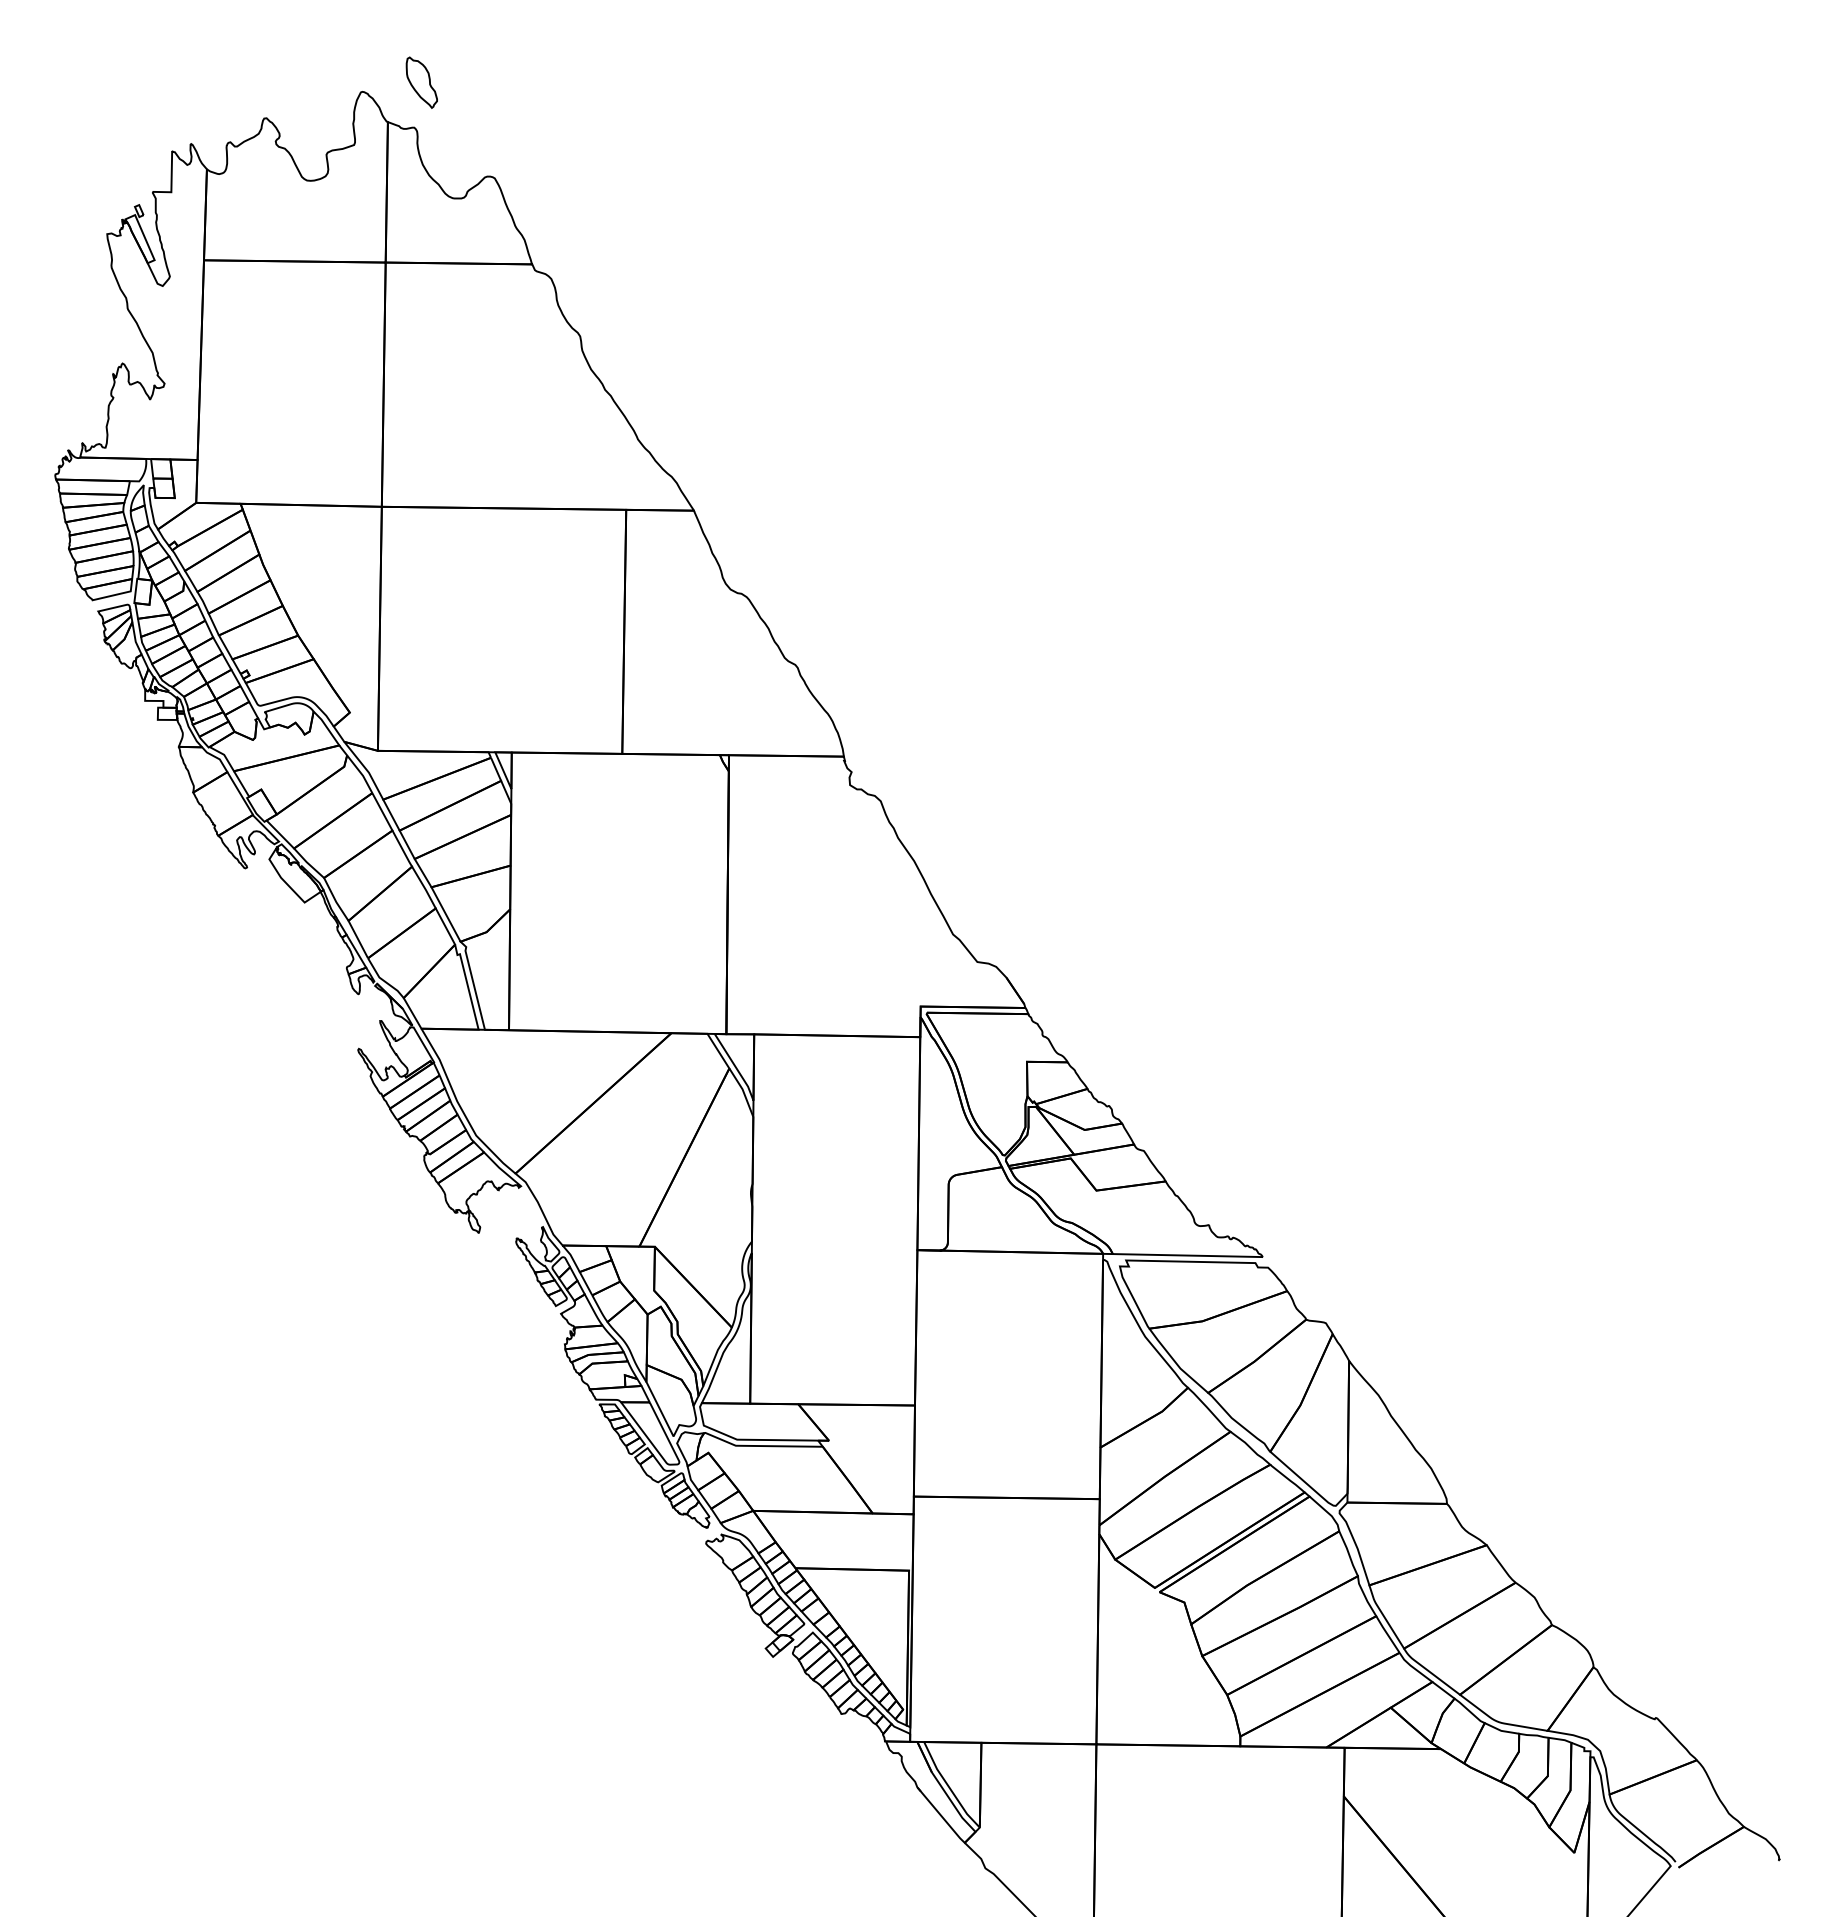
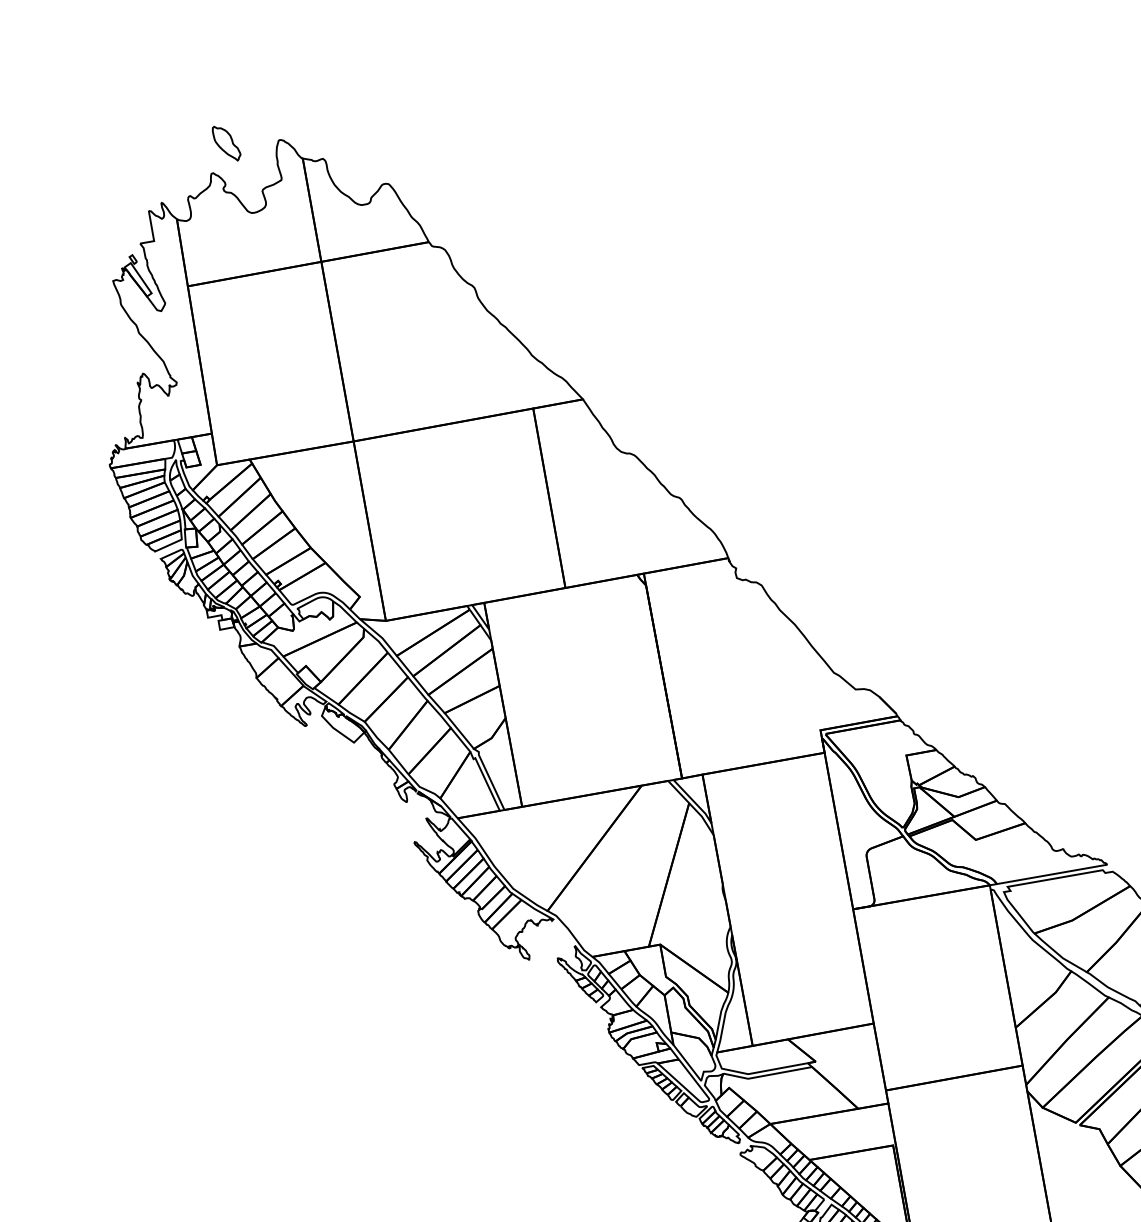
part: (421, 82) -> (226, 143), moved

